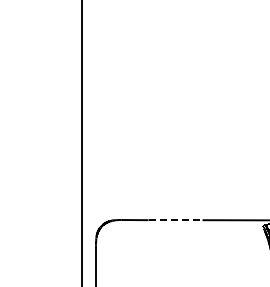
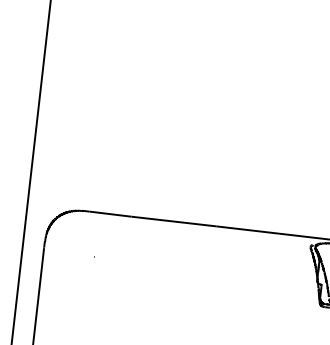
line: (175, 220) -> (173, 222), dashed -> solid

